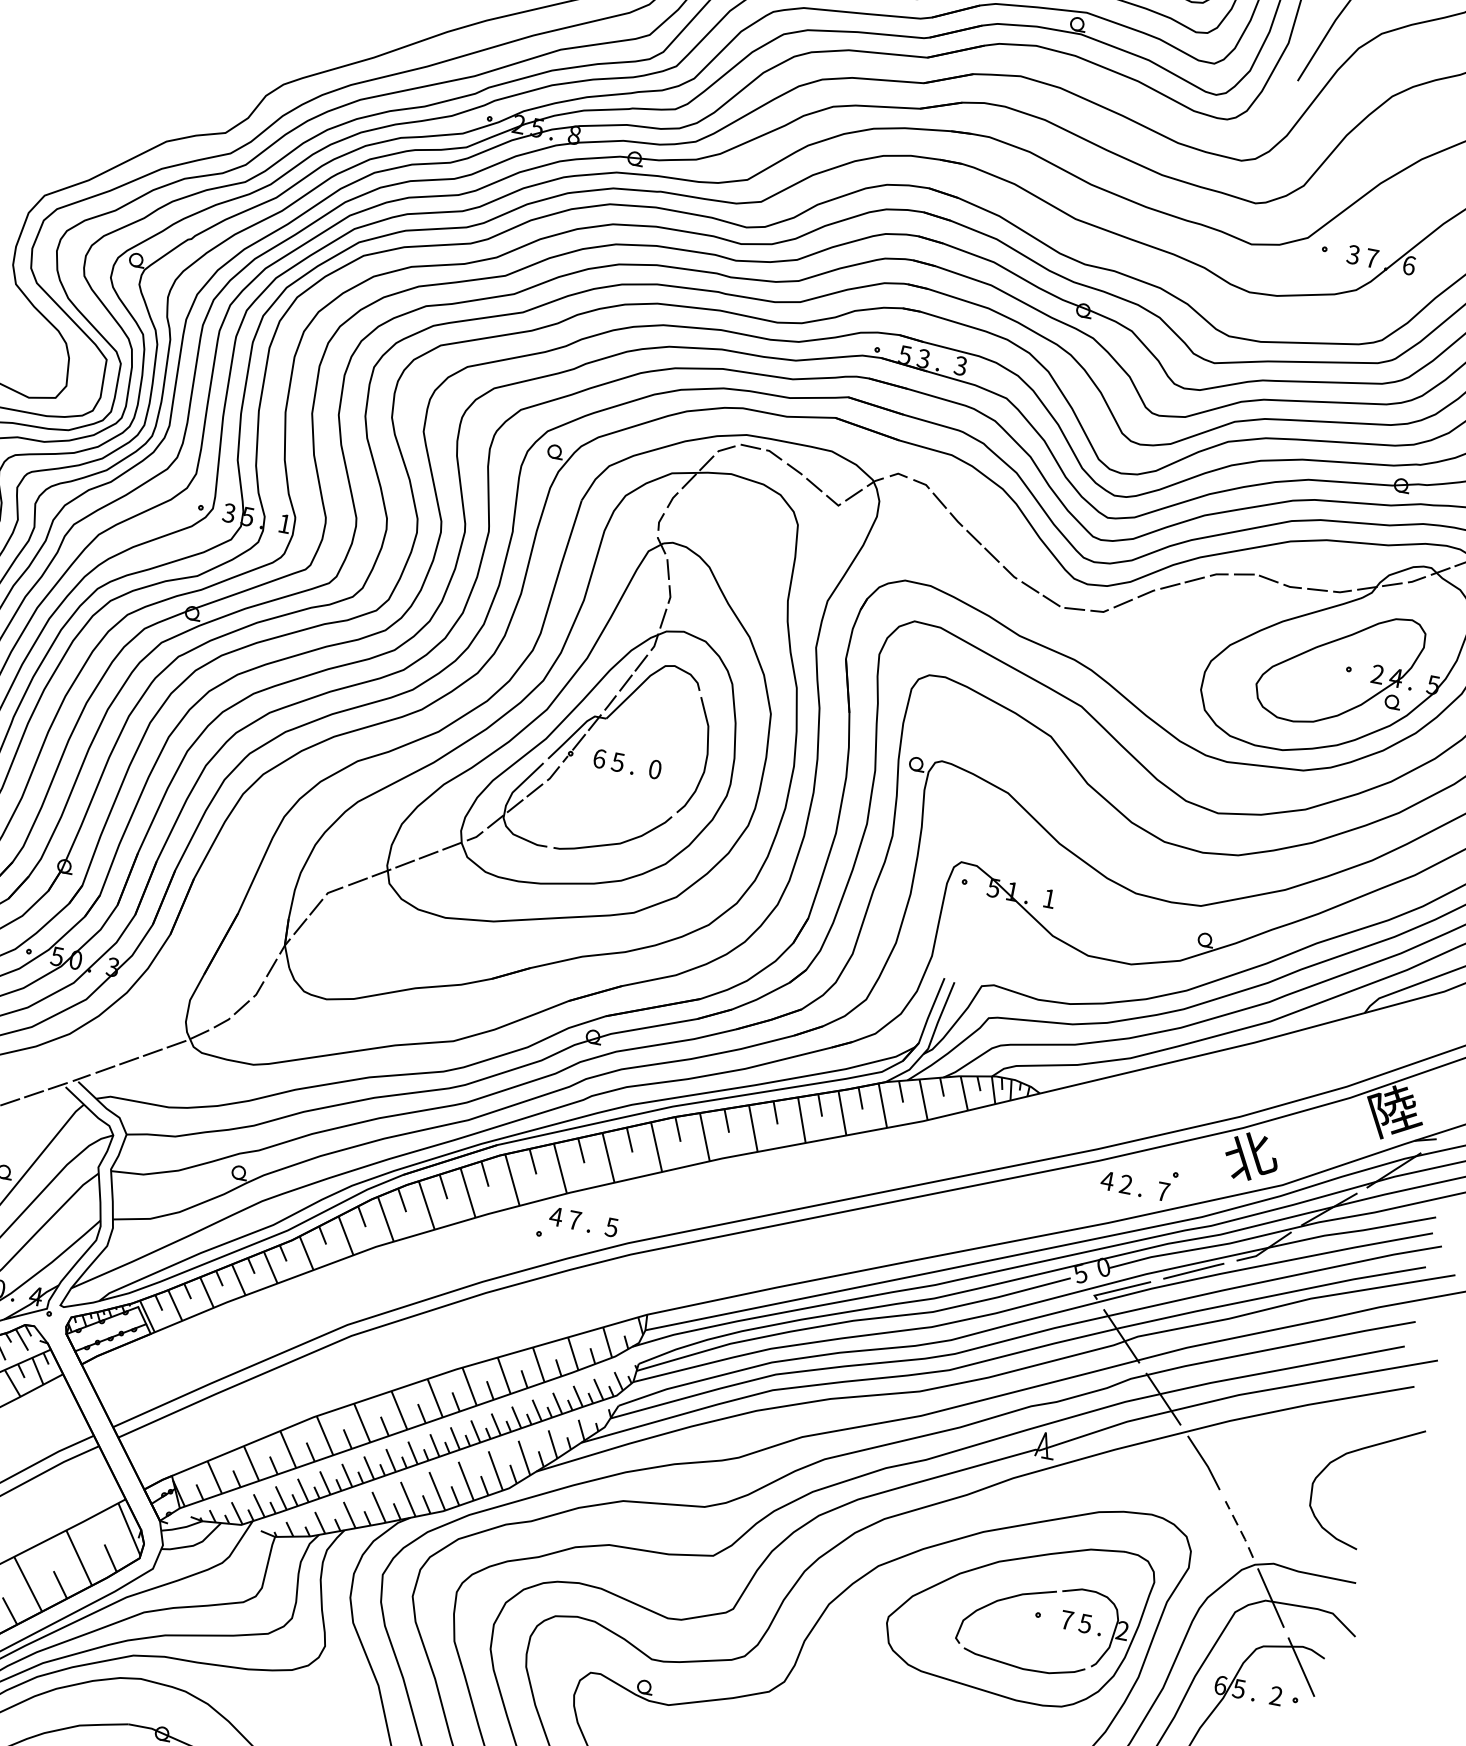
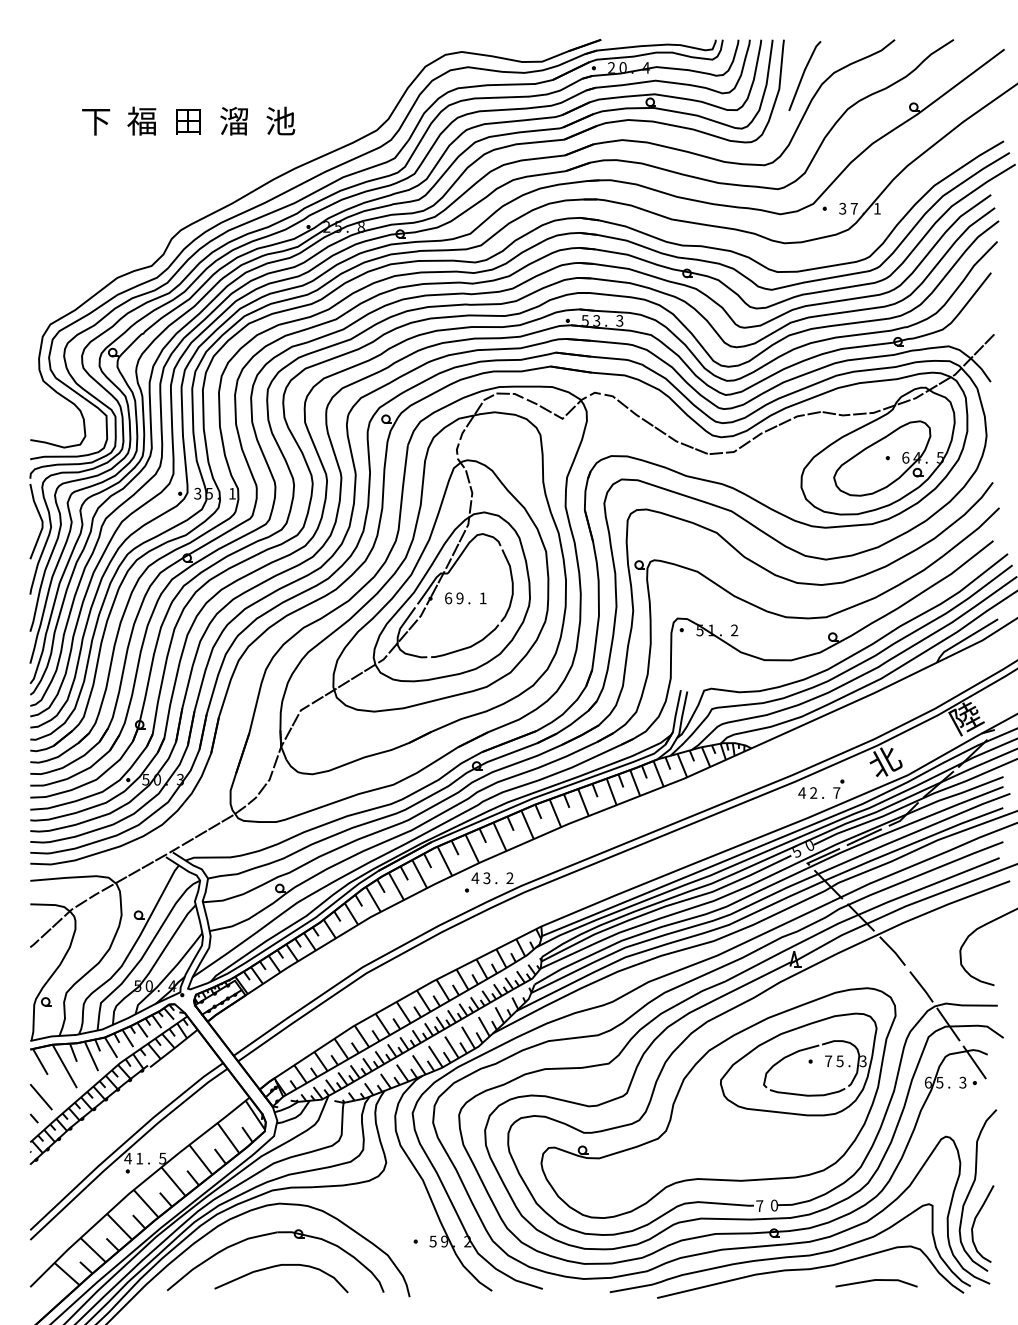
text: (1409, 265) -> (877, 208), 6 -> 1
text: (1377, 673) -> (905, 457), 2 -> 6
text: (617, 762) -> (459, 598), 5 -> 9
text: (654, 769) -> (482, 598), 0 -> 1
text: (1049, 898) -> (734, 630), 1 -> 2
text: (574, 1220) -> (486, 878), 7 -> 3
text: (610, 1227) -> (509, 878), 5 -> 2
line: (1239, 1528) -> (921, 986), dashed -> solid
text: (1121, 1630) -> (862, 1061), 2 -> 3
text: (1275, 1695) -> (962, 1082), 2 -> 3

